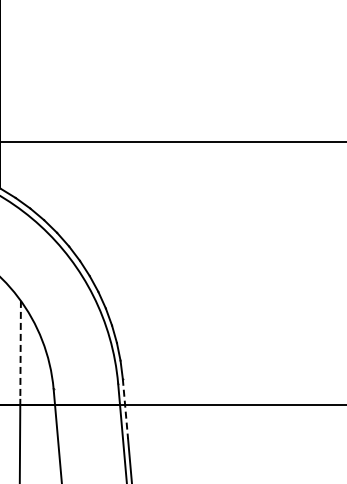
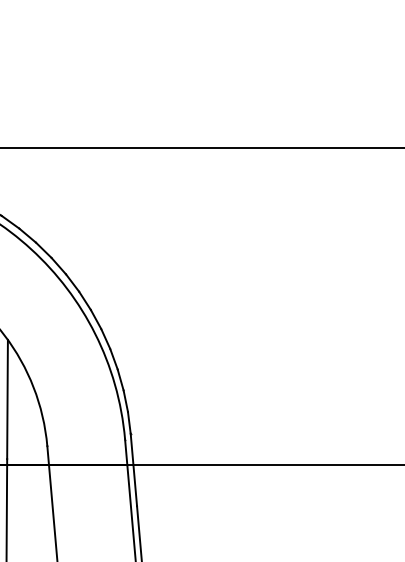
line: (20, 350) -> (7, 399), dashed -> solid
line: (125, 409) -> (133, 470), dashed -> solid

